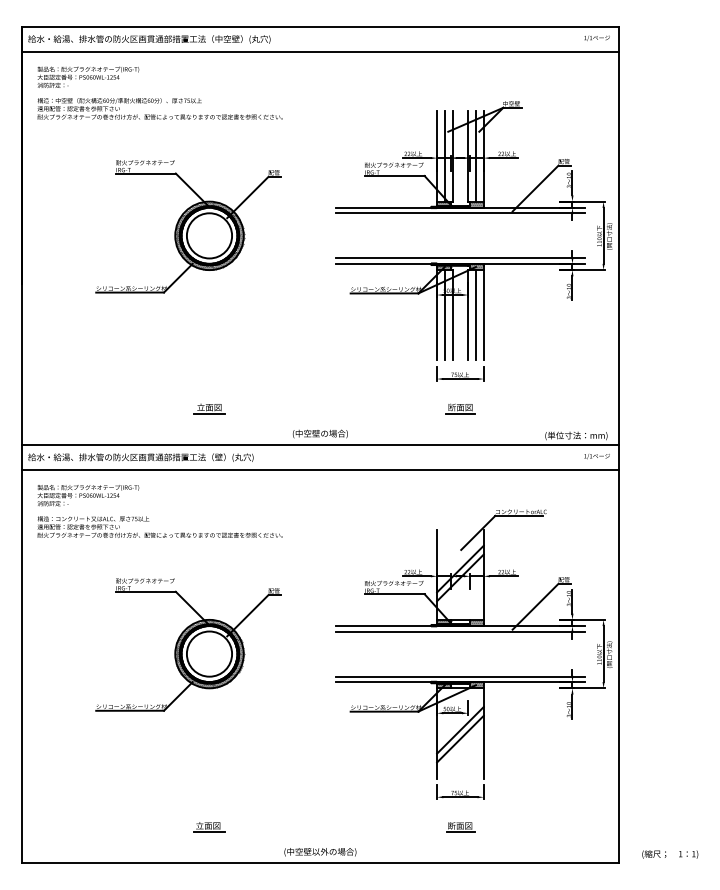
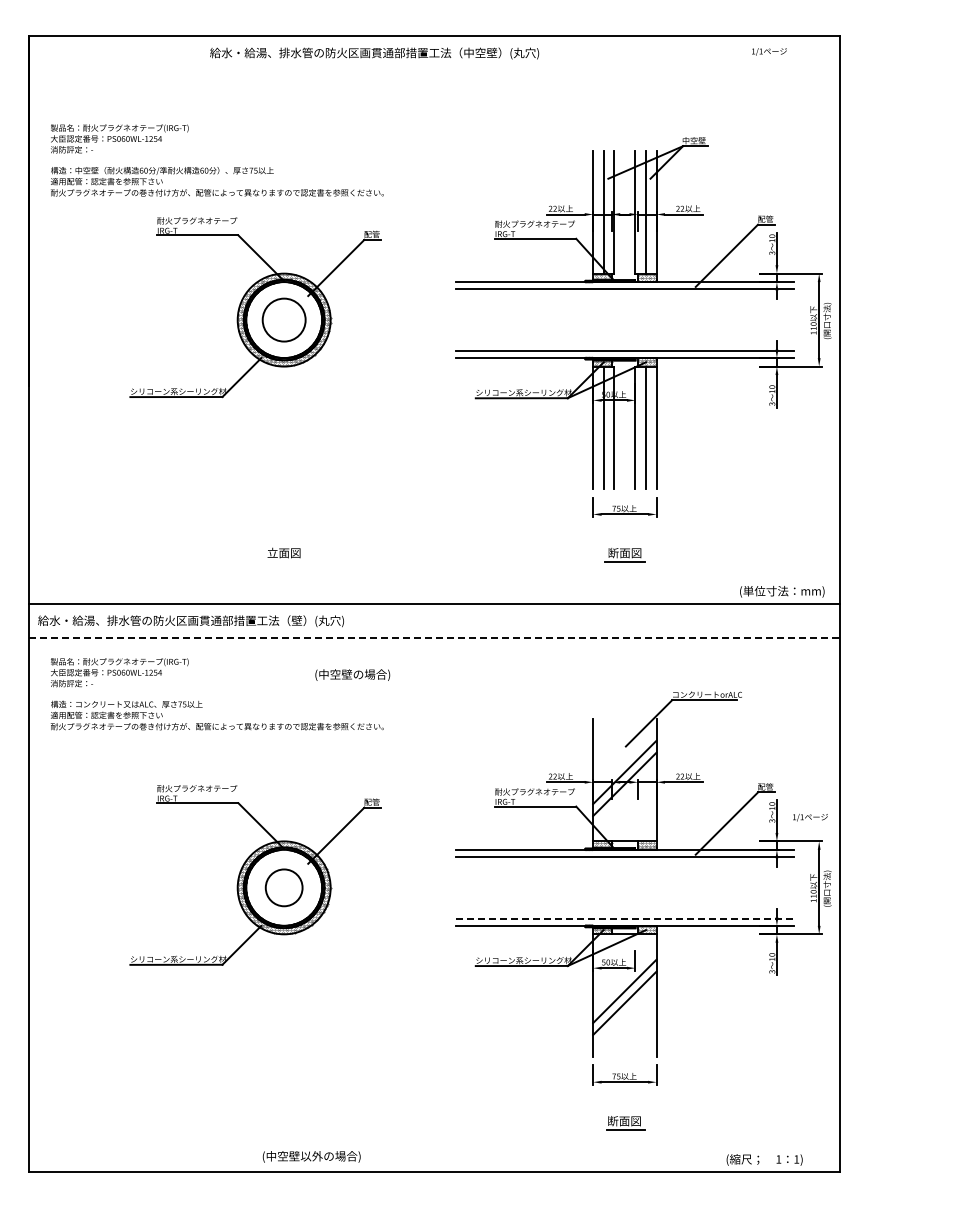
text: (597, 38) -> (769, 51), moved
text: (149, 39) -> (374, 53), moved
line: (320, 52) -> (434, 70), removed
text: (160, 93) -> (217, 160), moved
circle: (208, 235) -> (283, 319), size x0.7
line: (209, 413) -> (284, 561), removed
text: (320, 433) -> (352, 674), moved
text: (597, 456) -> (810, 817), moved
line: (320, 469) -> (434, 637), solid -> dashed
circle: (208, 653) -> (283, 887), size x0.6
line: (460, 676) -> (624, 918), solid -> dashed
part: (208, 826) -> (283, 1122), removed
text: (320, 851) -> (311, 1156), moved
text: (670, 854) -> (764, 1159), moved

